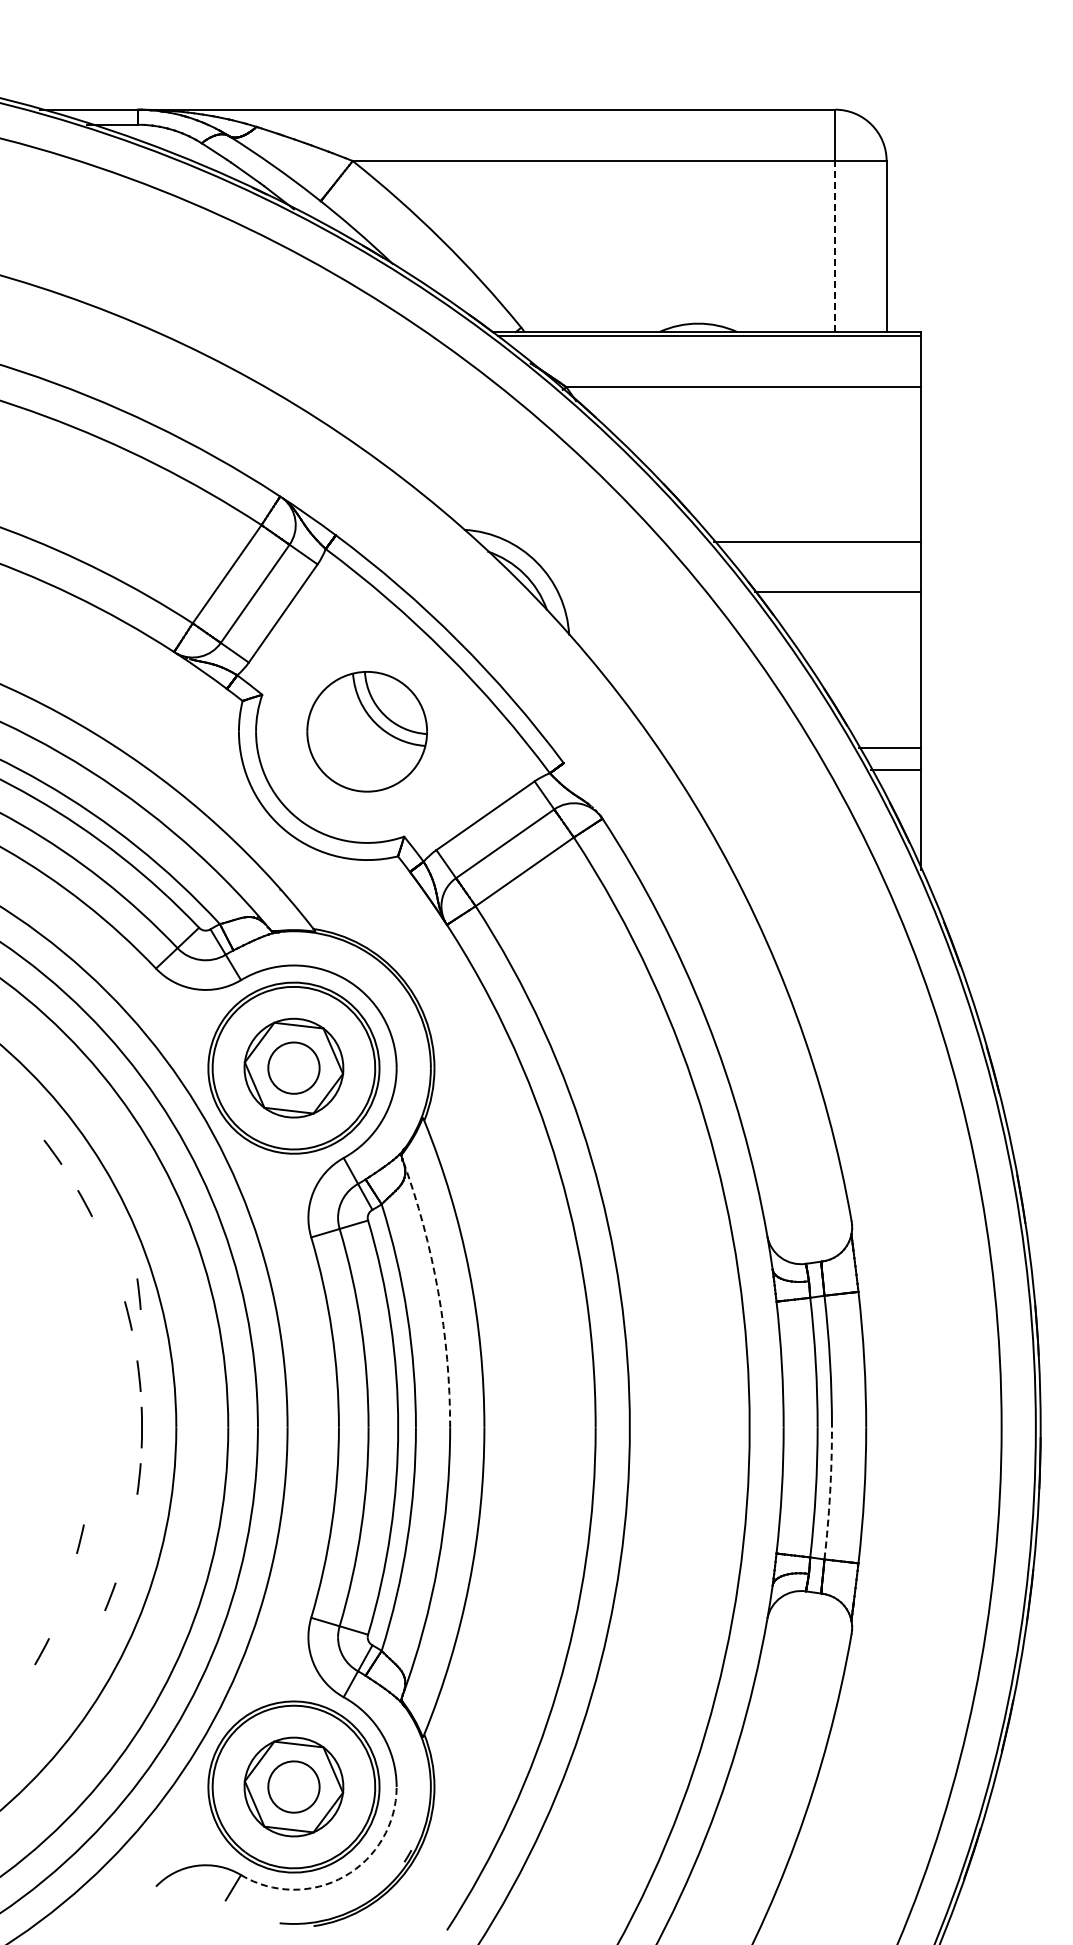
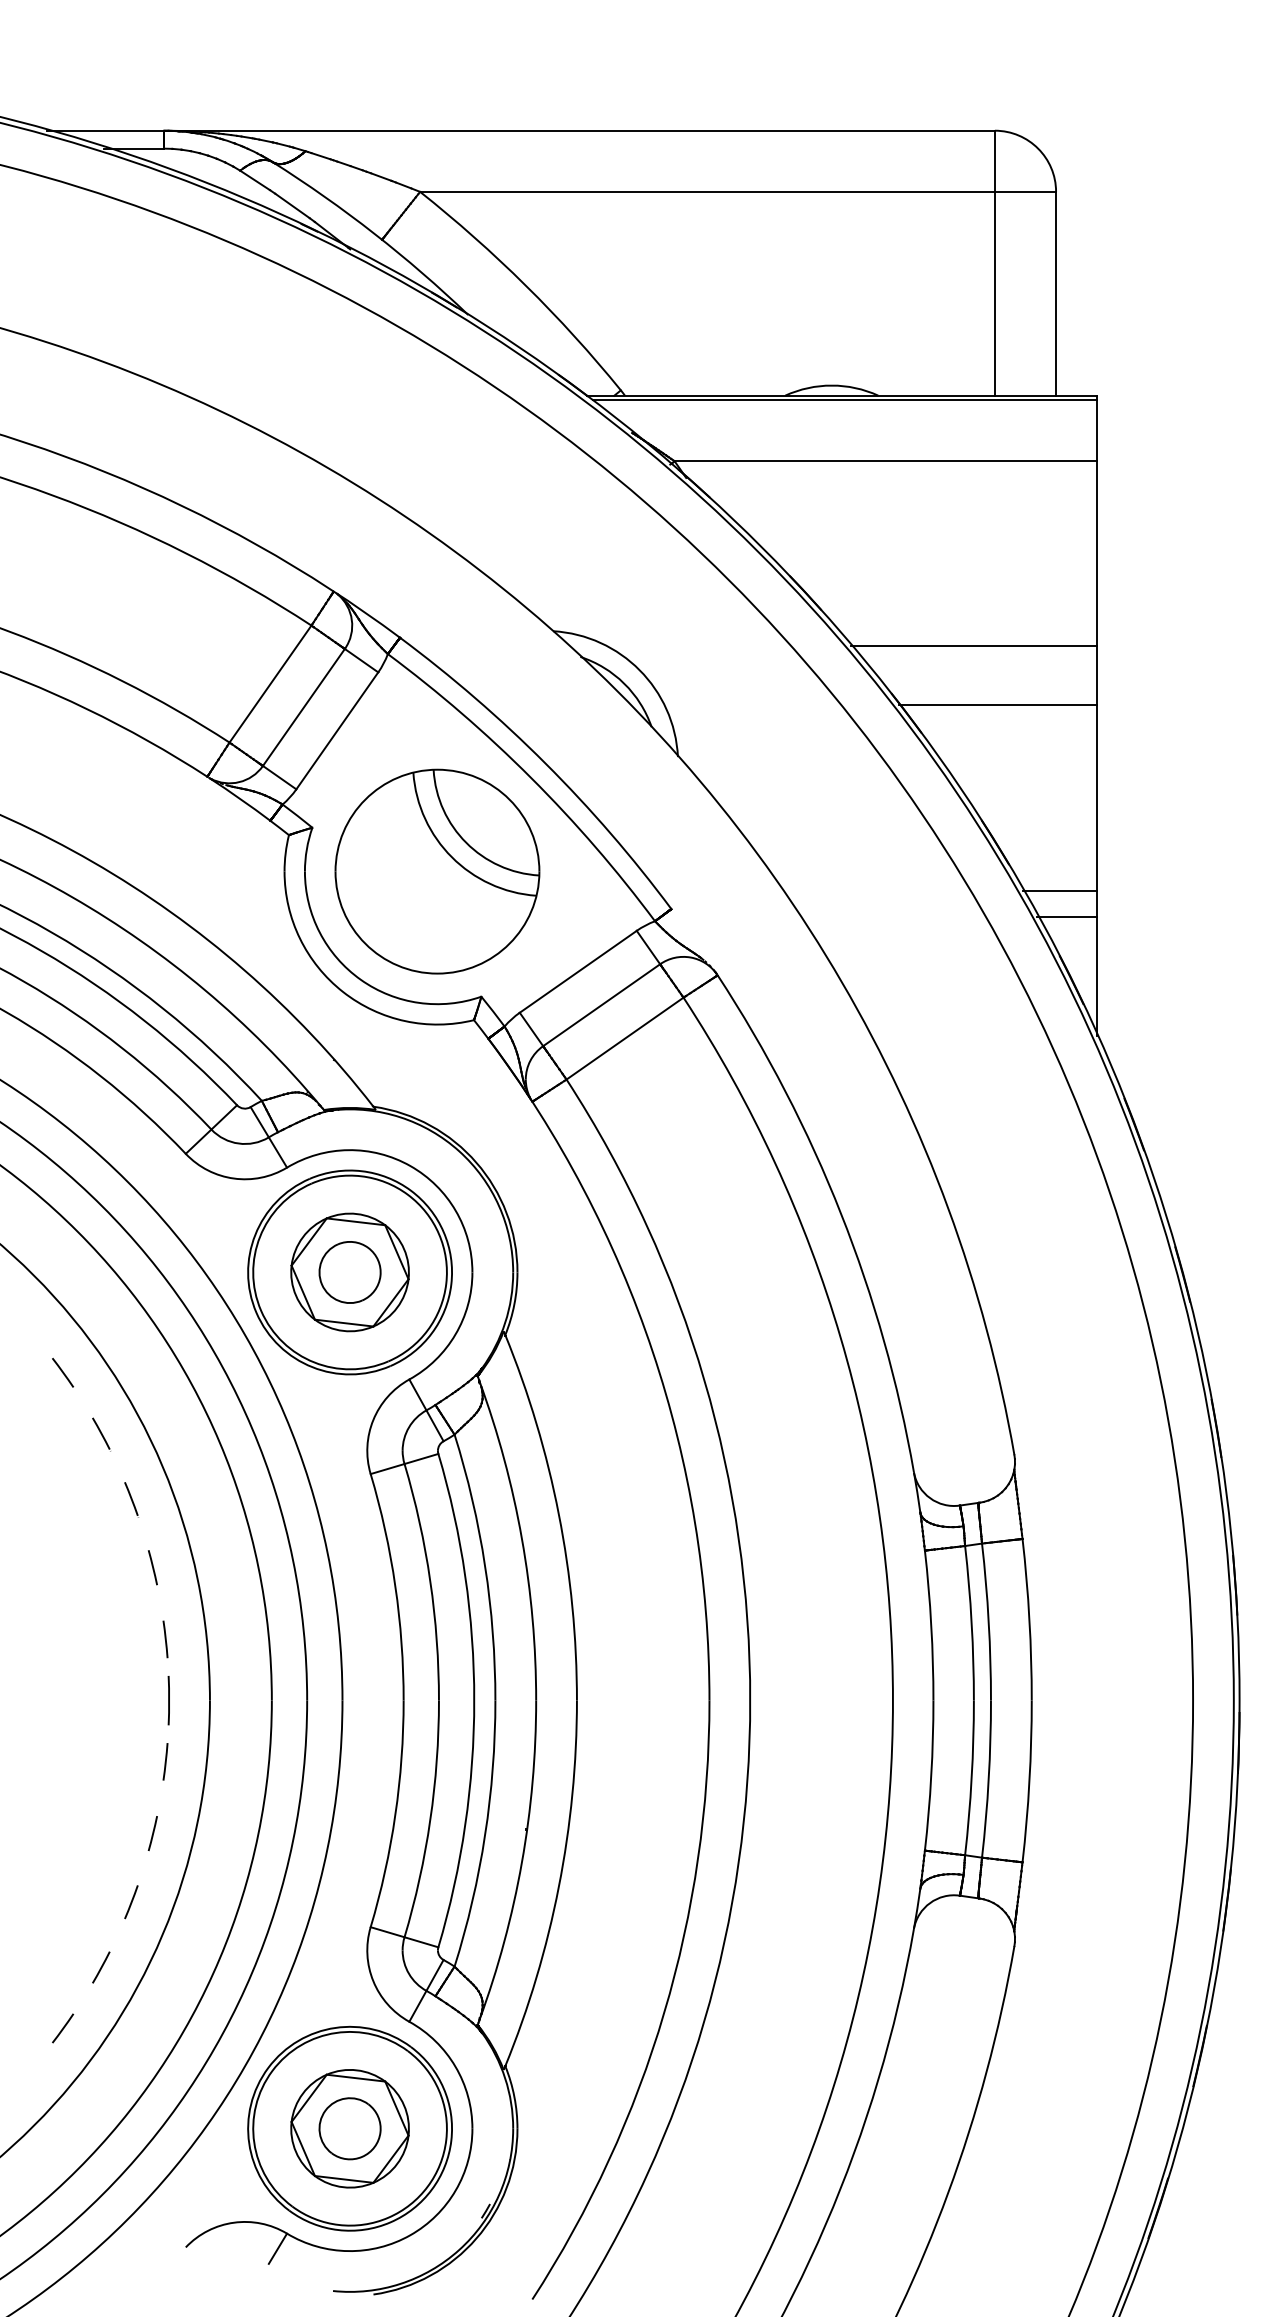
line: (835, 246) -> (995, 293), dashed -> solid
part: (366, 731) -> (436, 871), size x1.43
line: (110, 1259) -> (131, 1500), added
arc: (438, 1291) -> (522, 1538), dashed -> solid
line: (138, 1293) -> (164, 1540), removed
arc: (830, 1493) -> (989, 1779), dashed -> solid
line: (80, 1538) -> (152, 1832), moved
line: (41, 1651) -> (100, 1967), moved
line: (52, 1702) -> (62, 2028), added
arc: (344, 1876) -> (410, 2235), dashed -> solid

